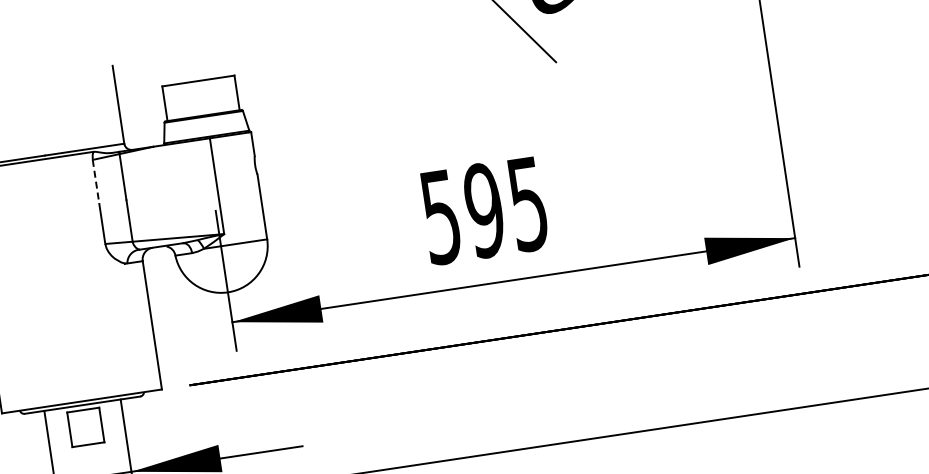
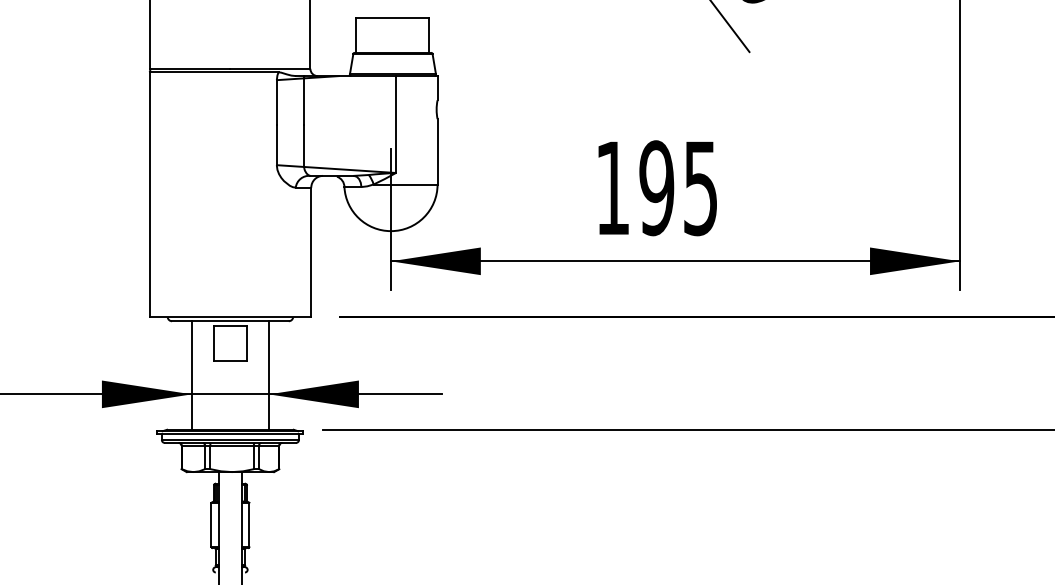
line: (95, 183) -> (276, 103), dashed -> solid
text: (440, 217) -> (612, 188), 595 -> 195

